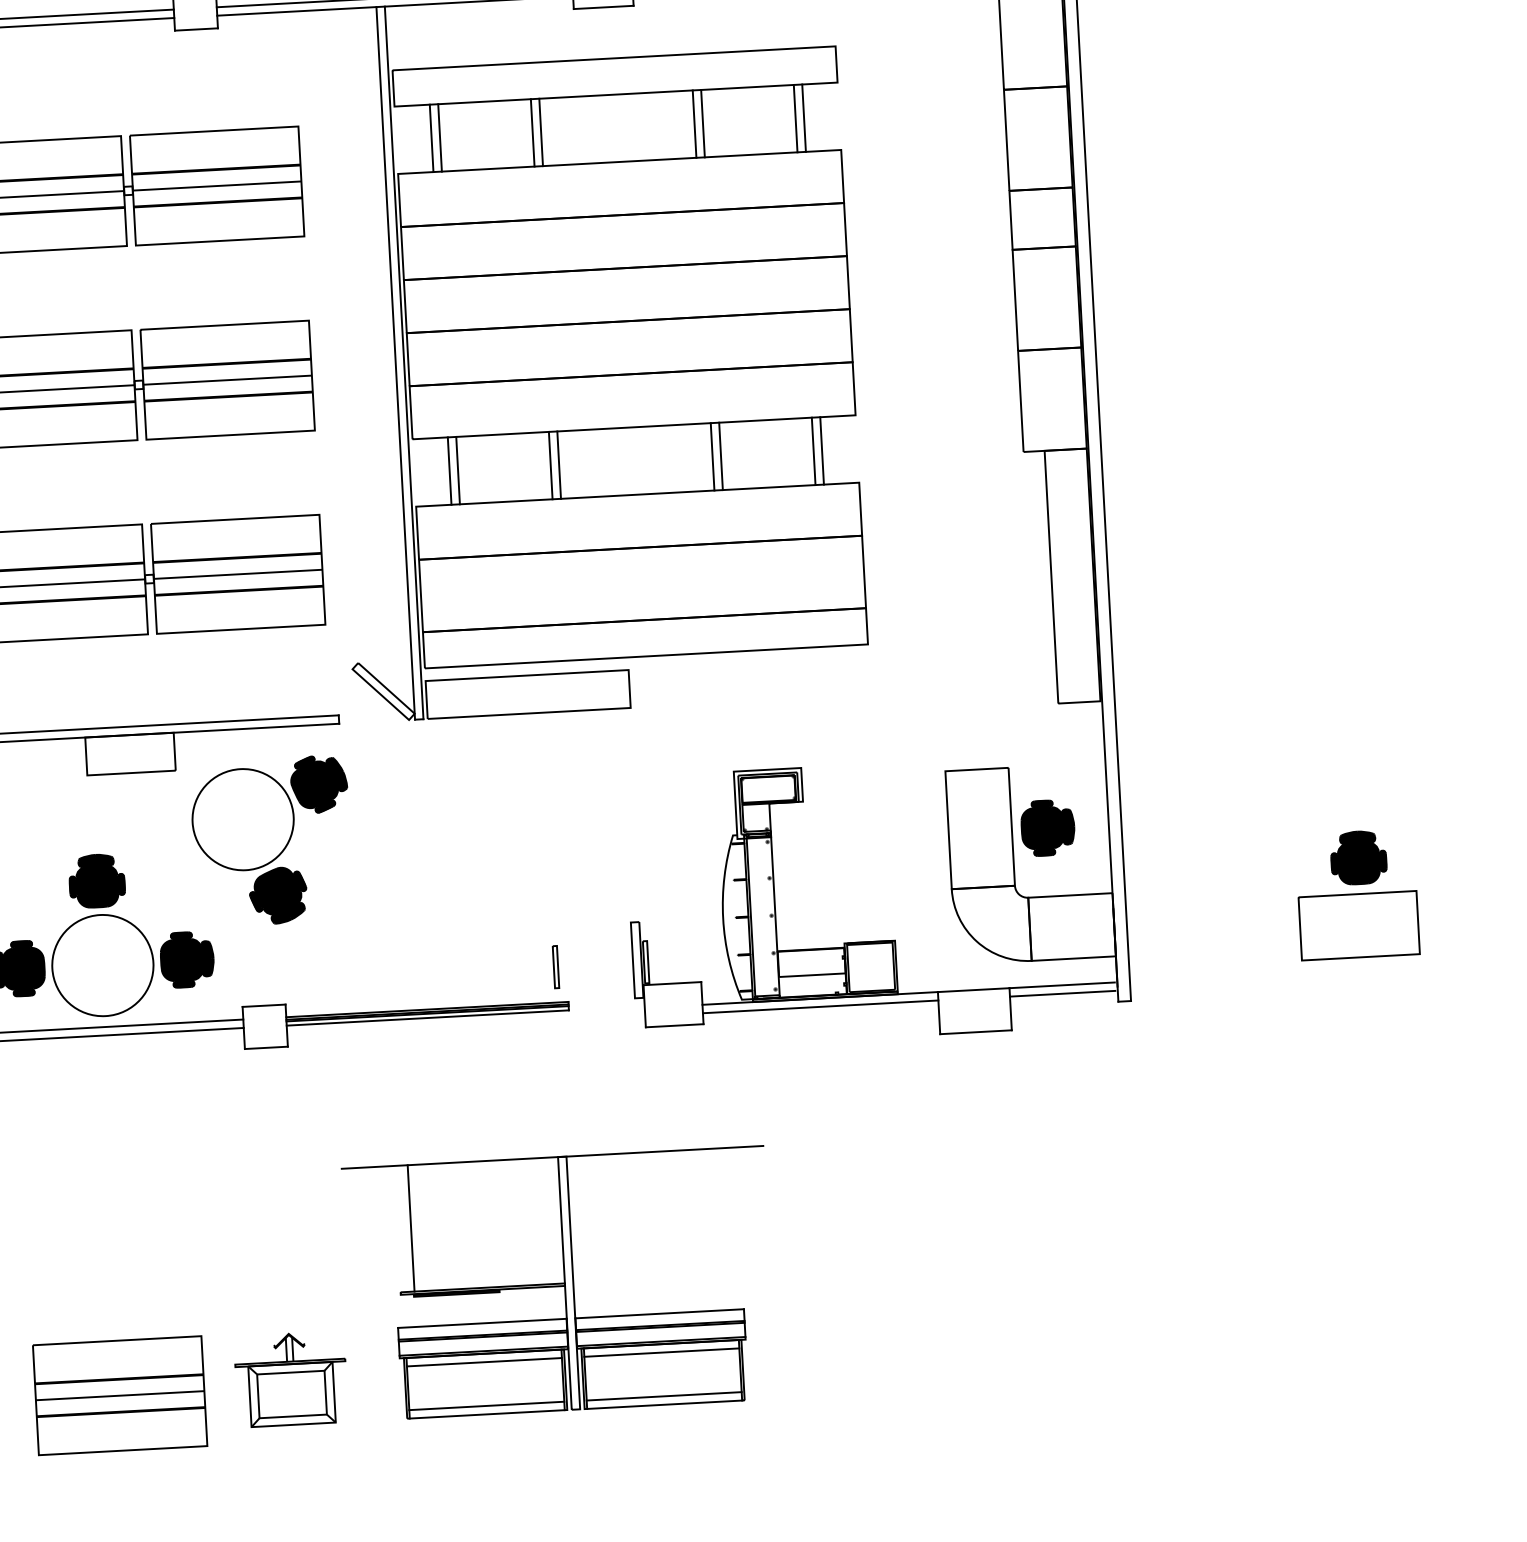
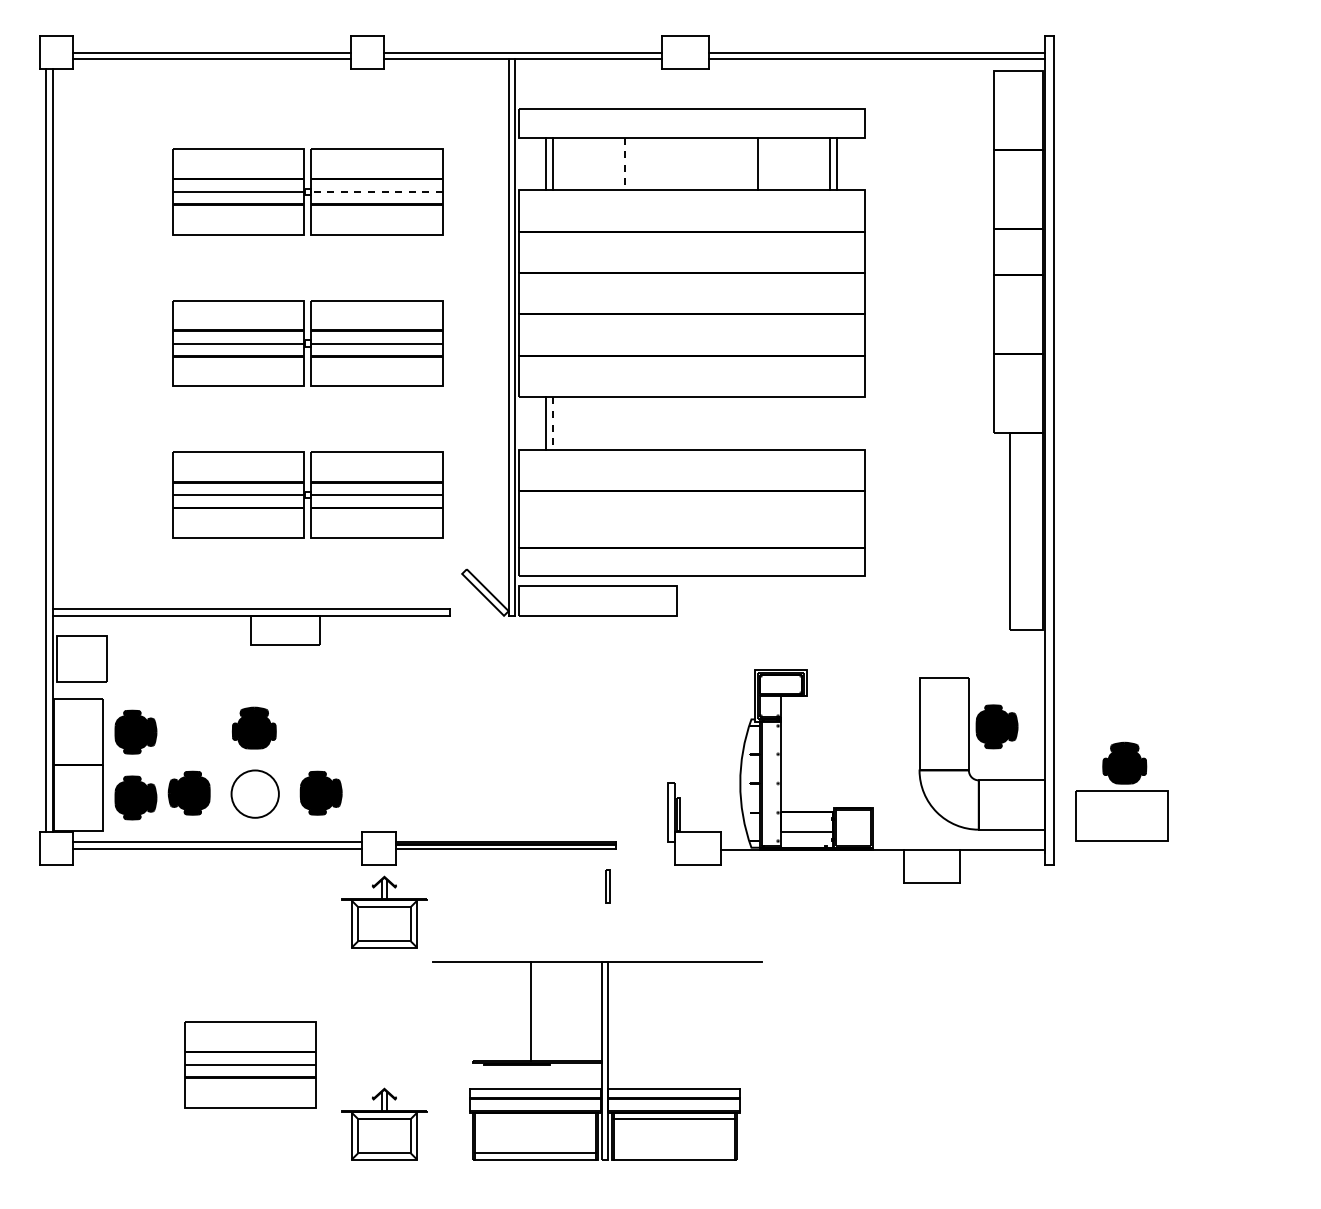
line: (694, 123) -> (751, 163), removed
line: (540, 132) -> (631, 163), removed
line: (533, 133) -> (625, 164), solid -> dashed
line: (217, 185) -> (377, 191), solid -> dashed
line: (822, 450) -> (837, 423), removed
line: (813, 451) -> (830, 423), removed
line: (712, 456) -> (751, 423), removed
line: (721, 456) -> (758, 423), removed
line: (558, 464) -> (631, 423), removed
line: (551, 465) -> (625, 423), removed
line: (457, 471) -> (552, 424), solid -> dashed
part: (271, 841) -> (391, 704), removed
part: (1356, 894) -> (1121, 791), moved
circle: (101, 964) -> (254, 793), size x0.6
part: (555, 967) -> (607, 886), moved
line: (1062, 993) -> (1001, 856), removed
line: (820, 1006) -> (812, 856), removed
part: (276, 1106) -> (384, 911), added
line: (411, 1227) -> (531, 1011), moved
line: (484, 1362) -> (535, 1119), removed
part: (120, 1395) -> (250, 1064), moved
line: (663, 1396) -> (673, 1153), removed

